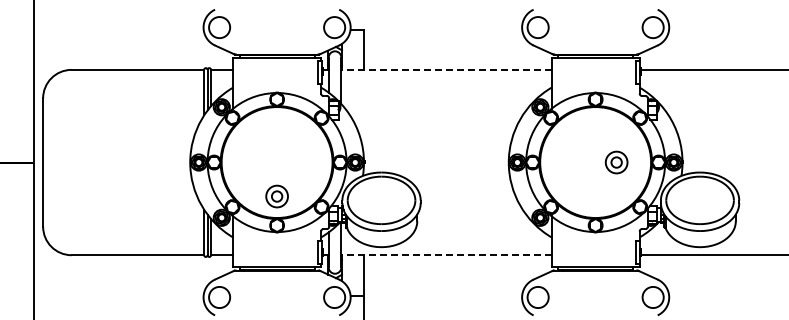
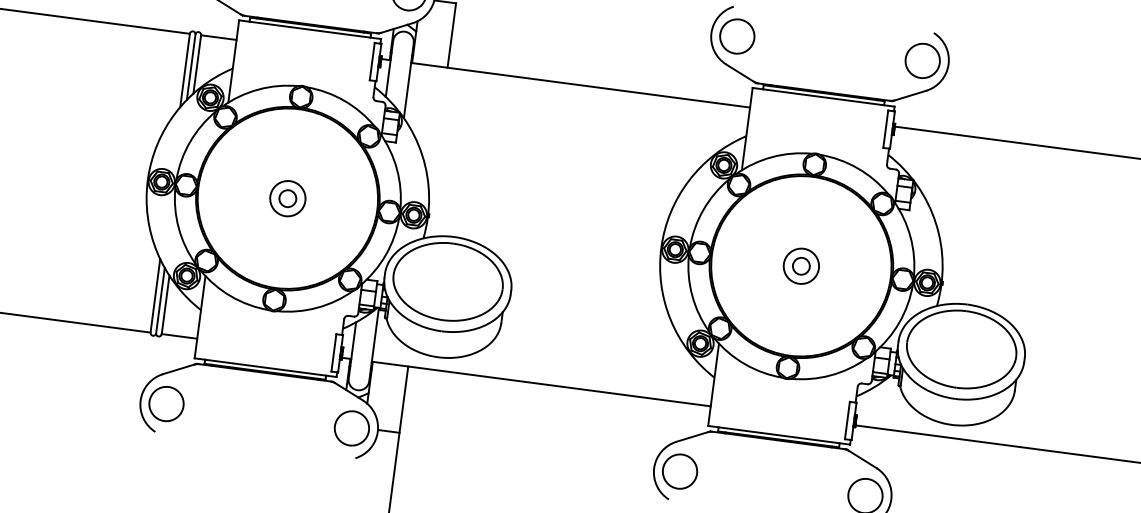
line: (446, 69) -> (580, 84), dashed -> solid
part: (616, 162) -> (801, 266), moved
part: (276, 196) -> (286, 198), moved
line: (446, 255) -> (541, 384), dashed -> solid

